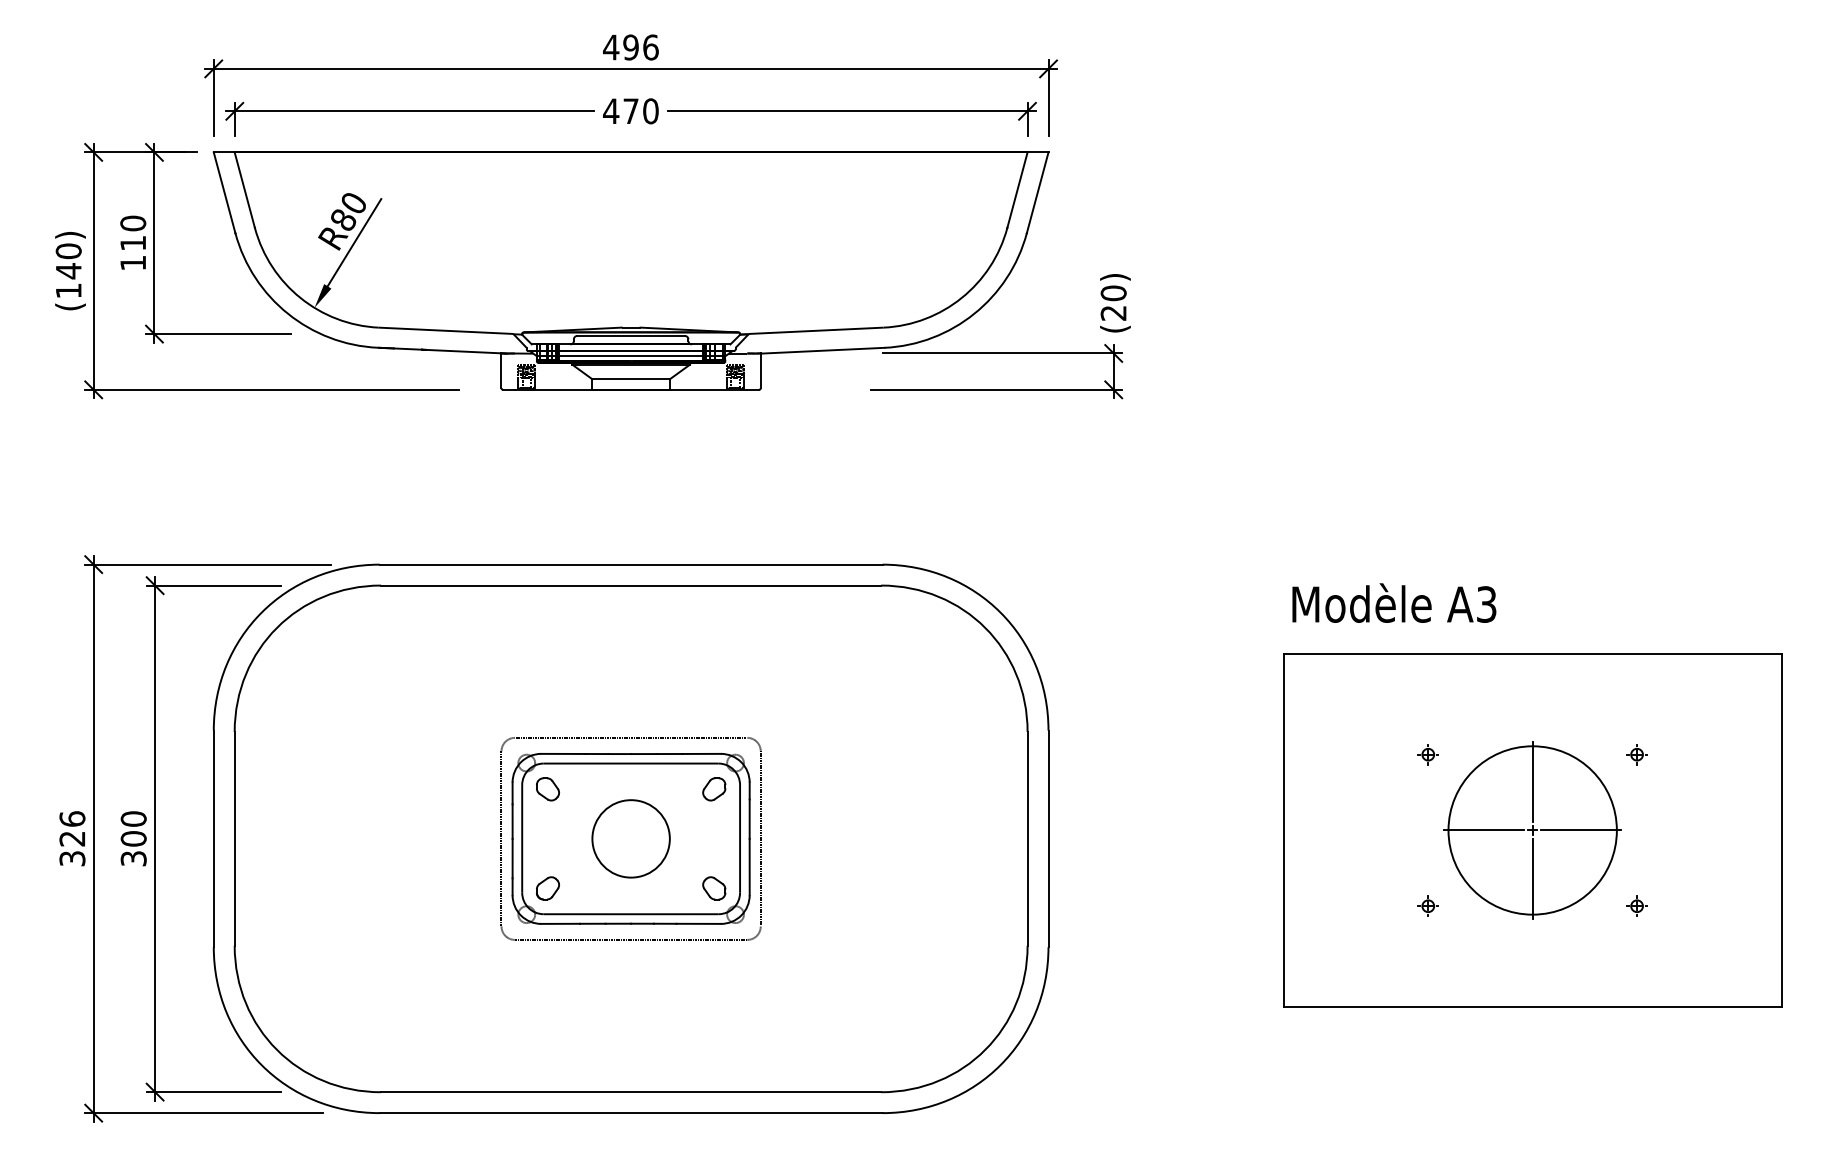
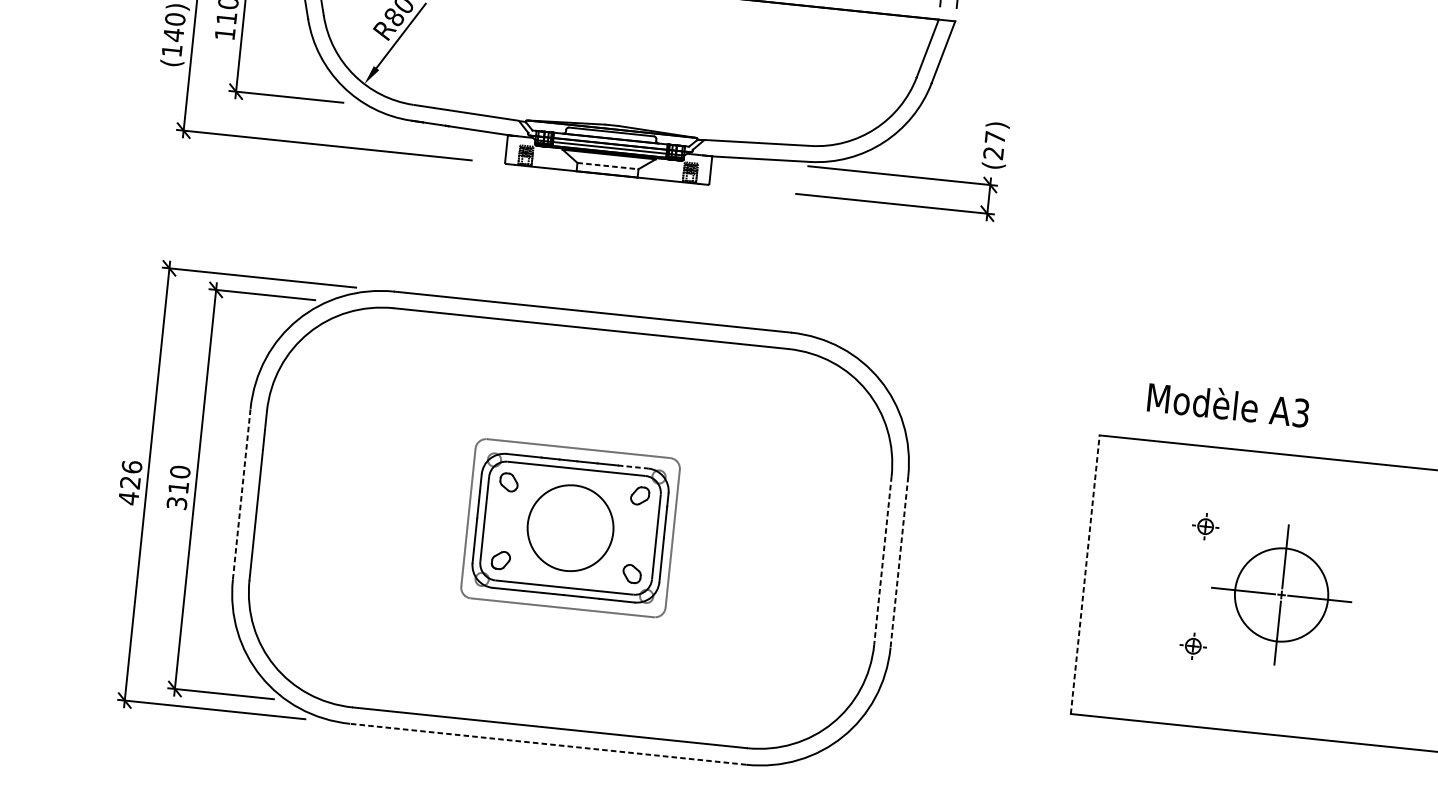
text: (1113, 293) -> (995, 137), (20) -> (27)
line: (631, 379) -> (608, 166), solid -> dashed
text: (1394, 602) -> (1228, 404), moved
line: (702, 753) -> (633, 466), solid -> dashed
part: (1427, 754) -> (1204, 526), size x1.6
part: (1636, 754) -> (1369, 543), removed
line: (1283, 830) -> (1085, 574), solid -> dashed
circle: (1532, 830) -> (1281, 594), size x0.7
text: (133, 838) -> (178, 487), 300 -> 310
line: (213, 838) -> (241, 493), solid -> dashed
circle: (630, 838) -> (570, 527), size x1.4
line: (1027, 838) -> (882, 560), solid -> dashed
line: (1048, 839) -> (899, 562), solid -> dashed
text: (72, 858) -> (128, 498), 326 -> 426
part: (1427, 905) -> (1192, 645), size x1.6
part: (1636, 905) -> (1357, 662), removed
line: (630, 1113) -> (547, 744), solid -> dashed

